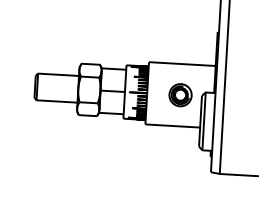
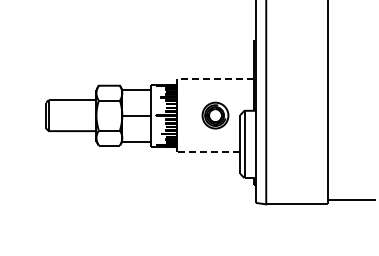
line: (182, 64) -> (215, 79), solid -> dashed
line: (172, 125) -> (208, 151), solid -> dashed

